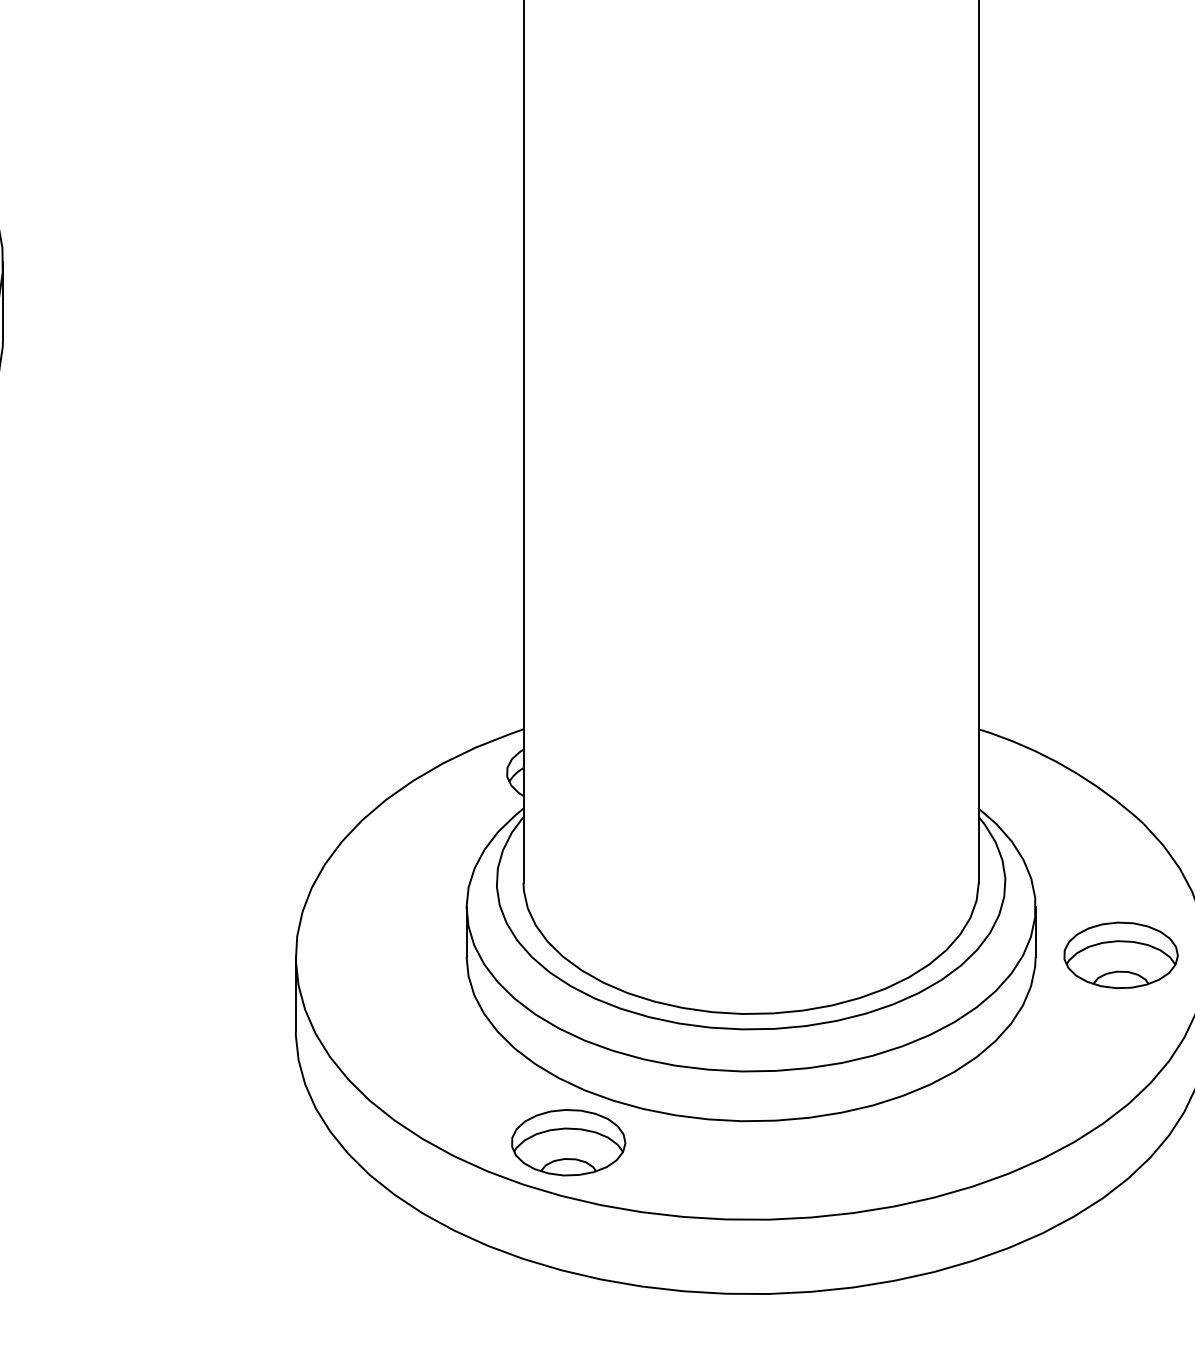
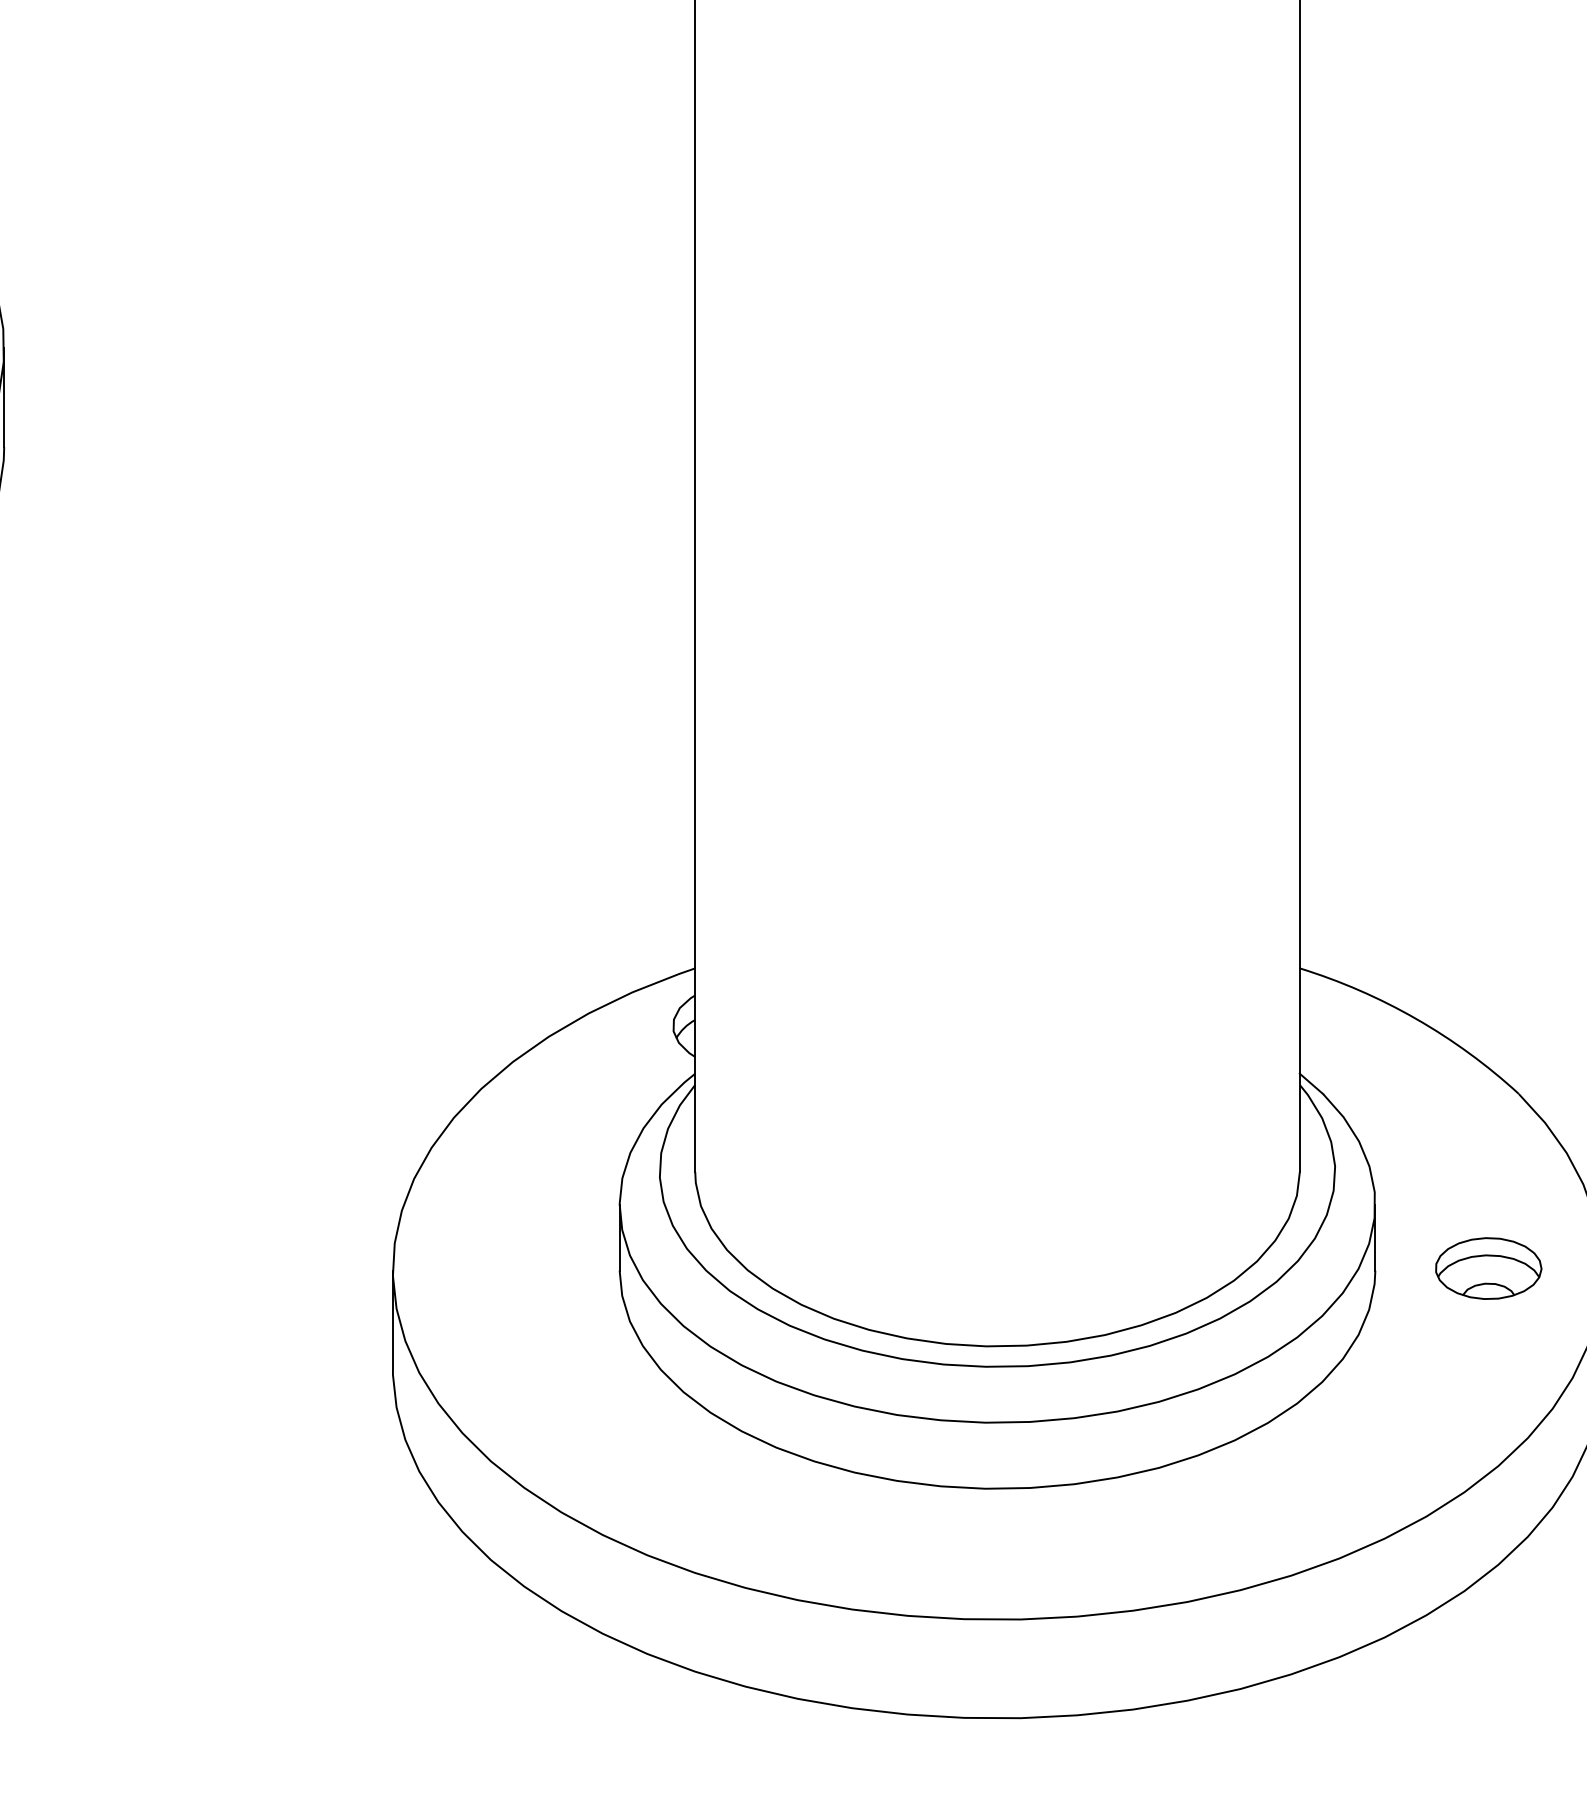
part: (1120, 955) -> (1487, 1268), size x0.7
part: (568, 1142) -> (754, 1517), removed

